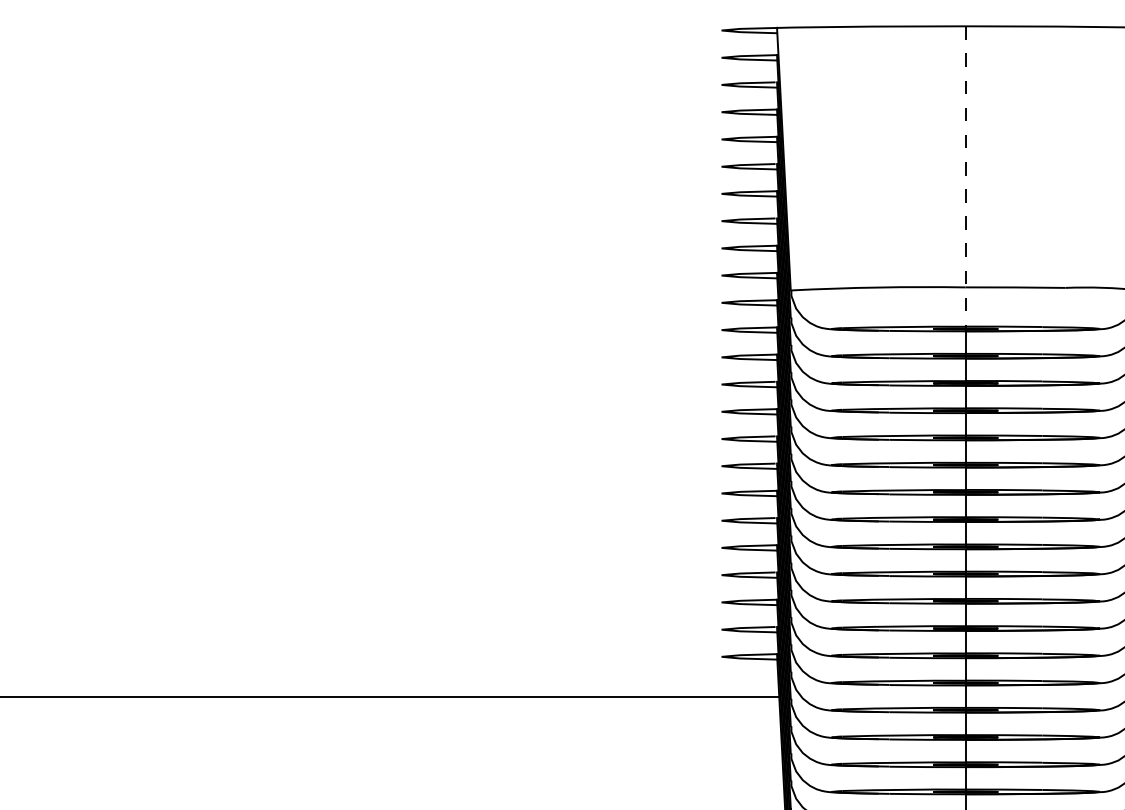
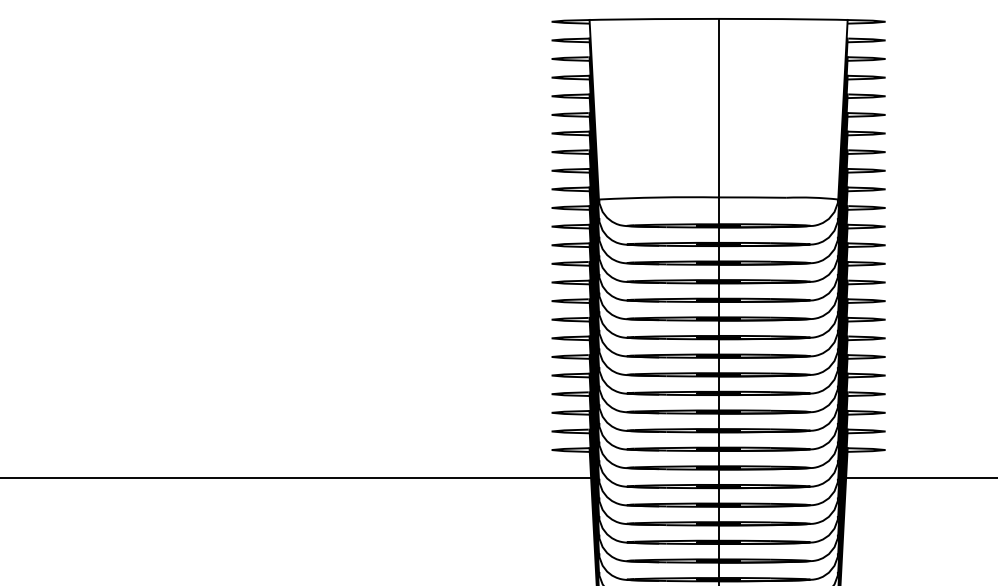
line: (965, 176) -> (718, 121), dashed -> solid

